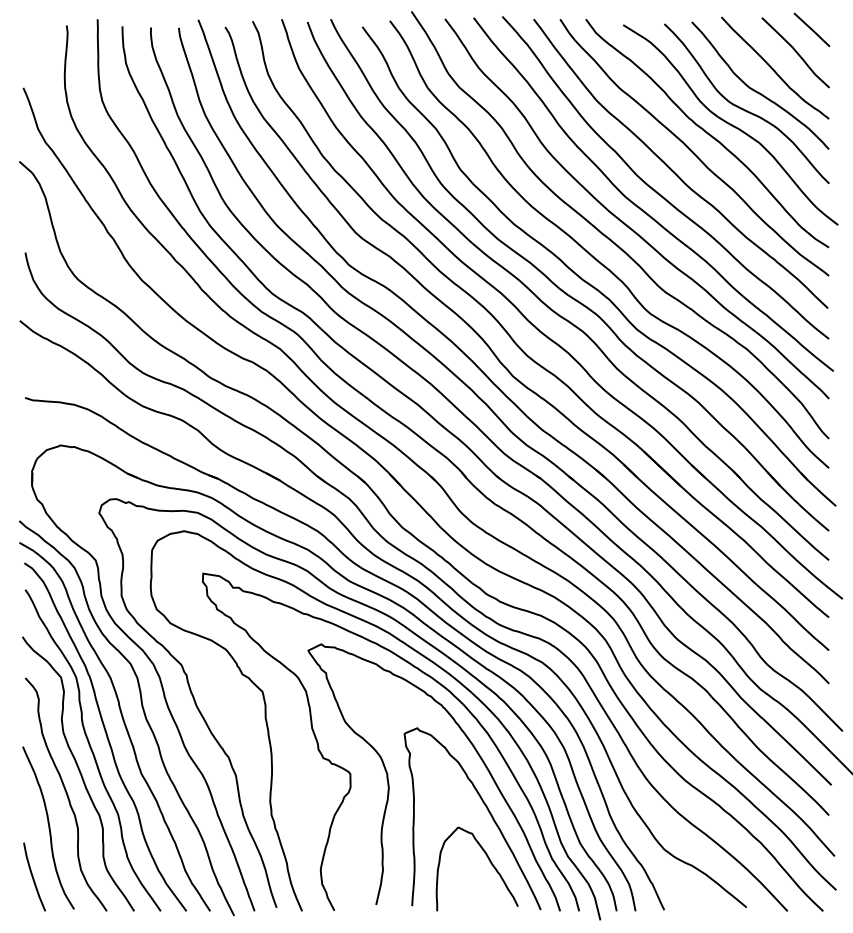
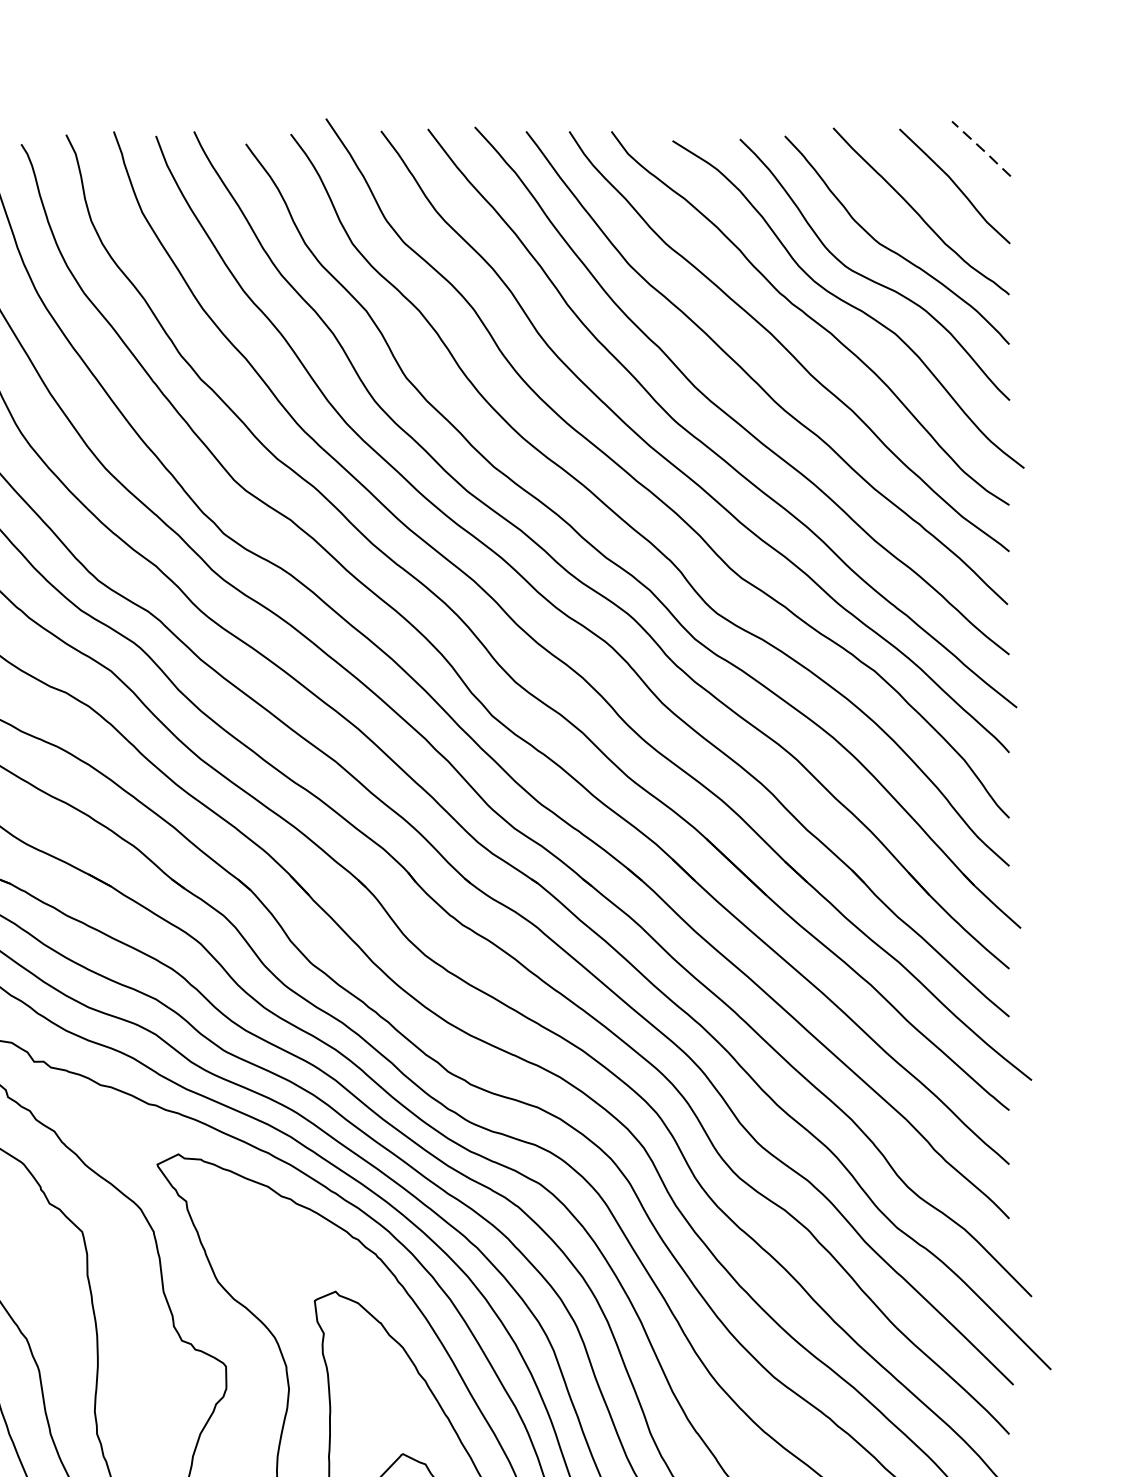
line: (812, 30) -> (982, 149), solid -> dashed

